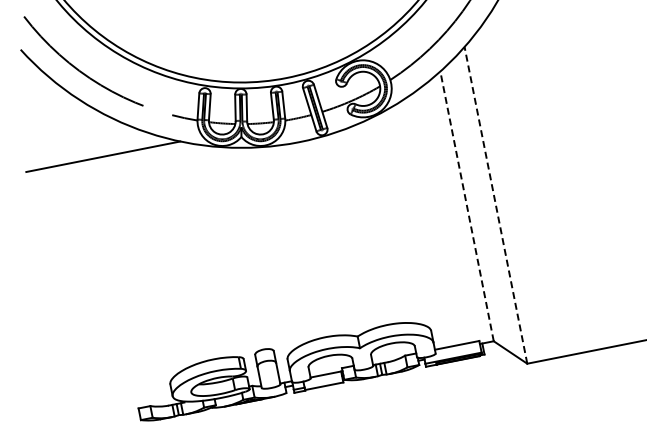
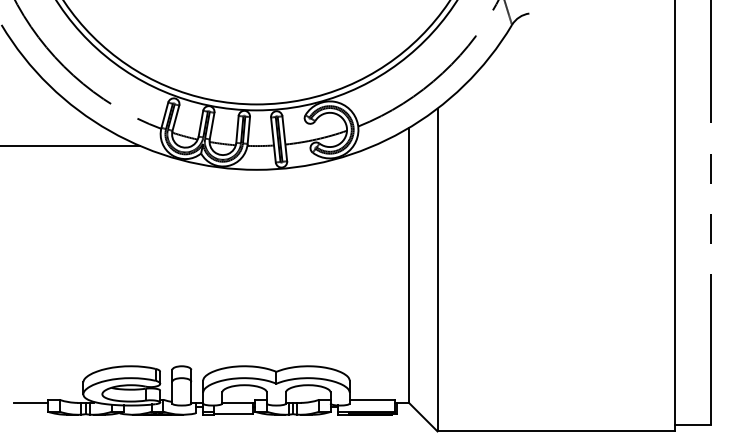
line: (495, 204) -> (437, 269), dashed -> solid
line: (467, 205) -> (409, 264), dashed -> solid
line: (122, 414) -> (30, 402), added

